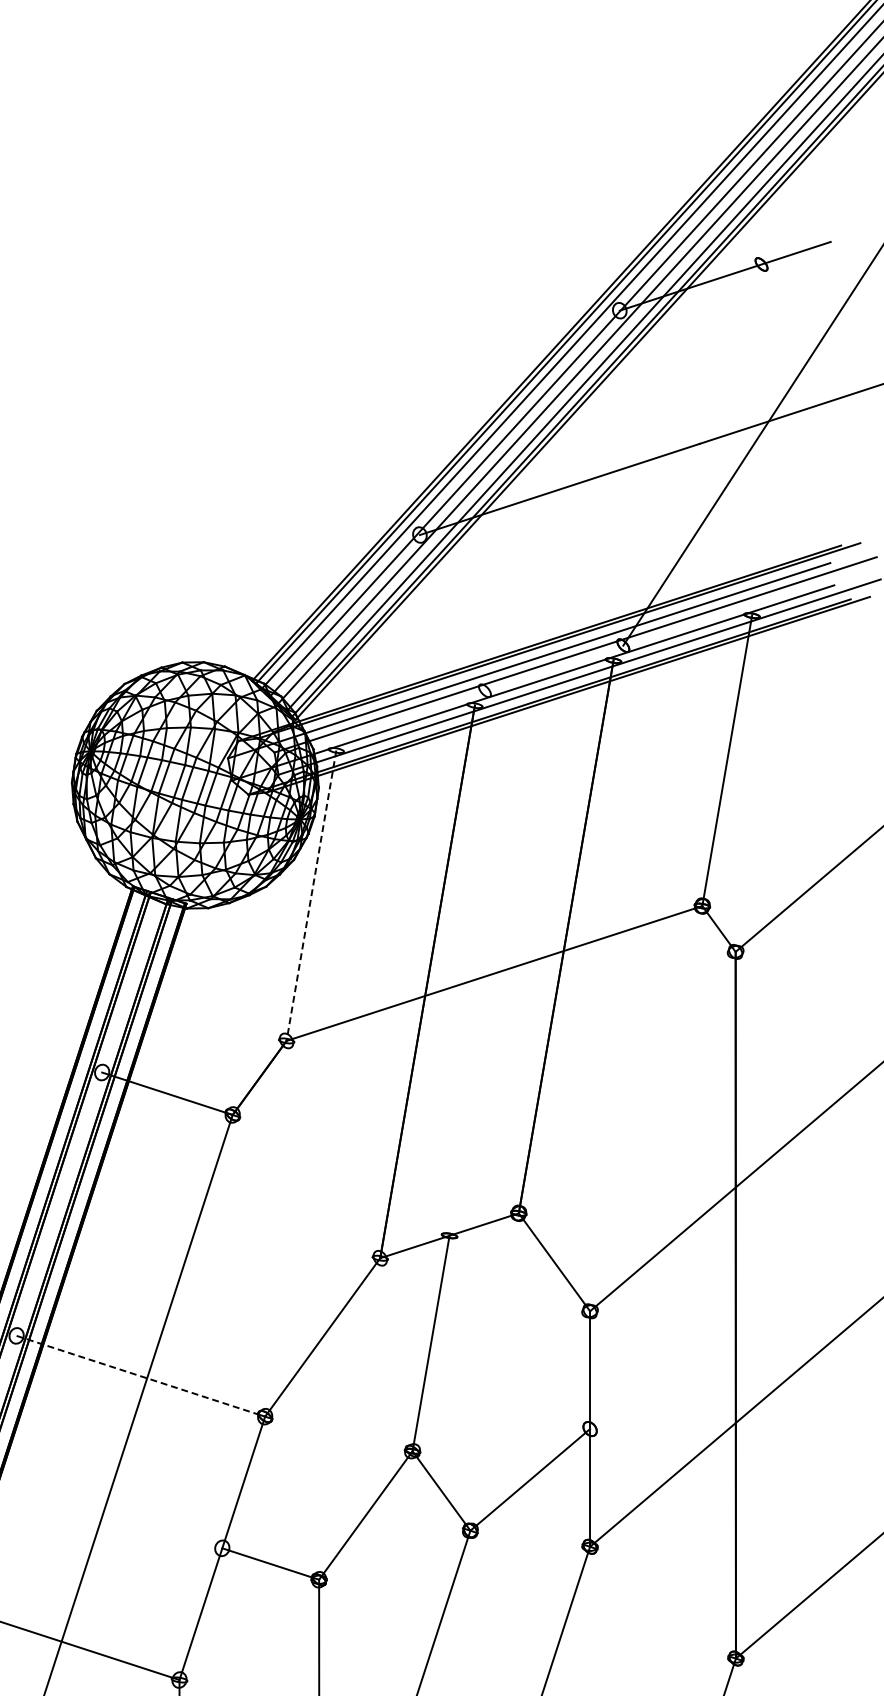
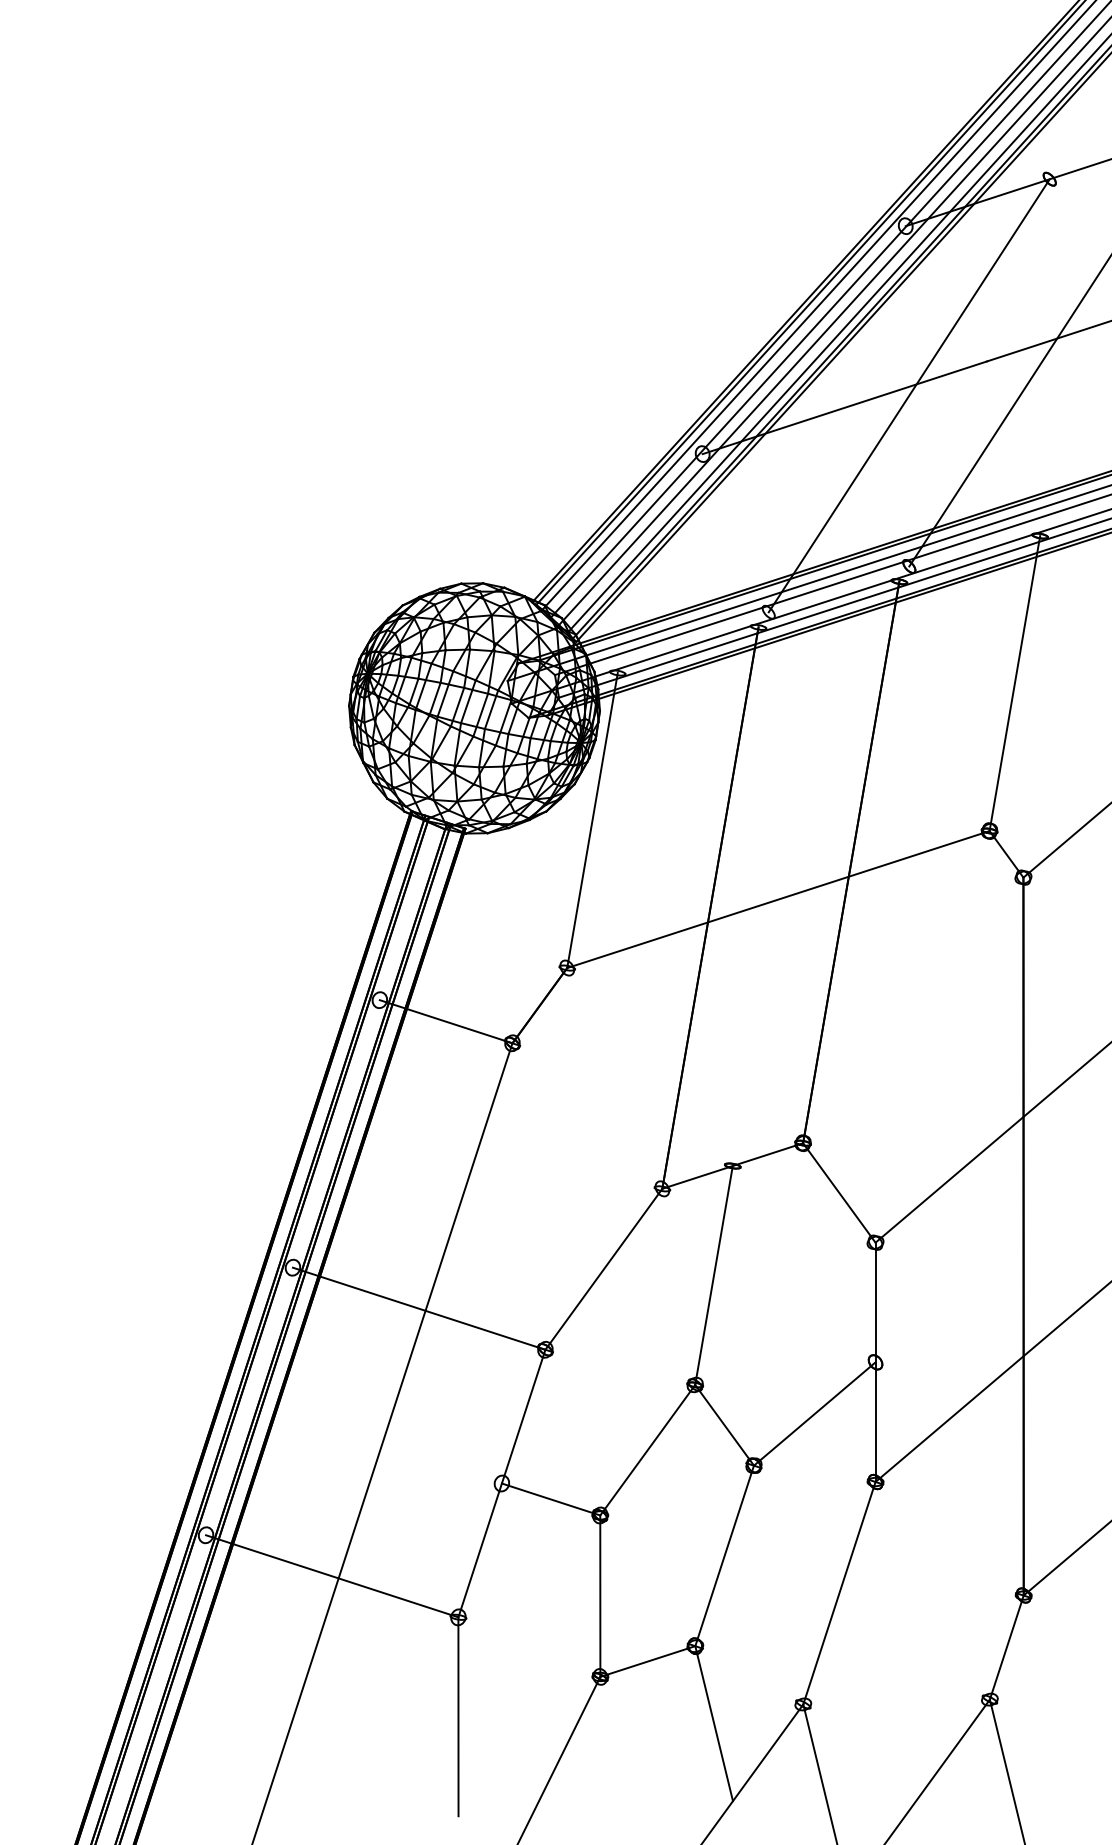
line: (622, 477) -> (908, 395), added
line: (311, 895) -> (592, 820), dashed -> solid
line: (141, 1376) -> (419, 1308), dashed -> solid

